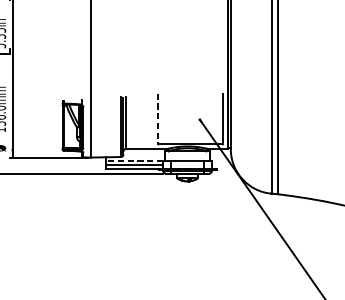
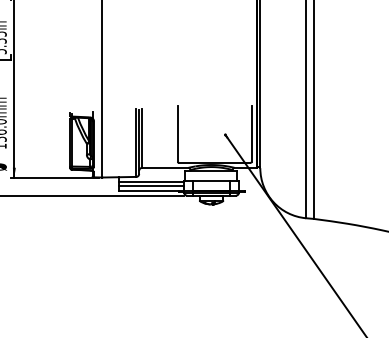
line: (157, 119) -> (177, 134), dashed -> solid
line: (134, 161) -> (151, 181), dashed -> solid

